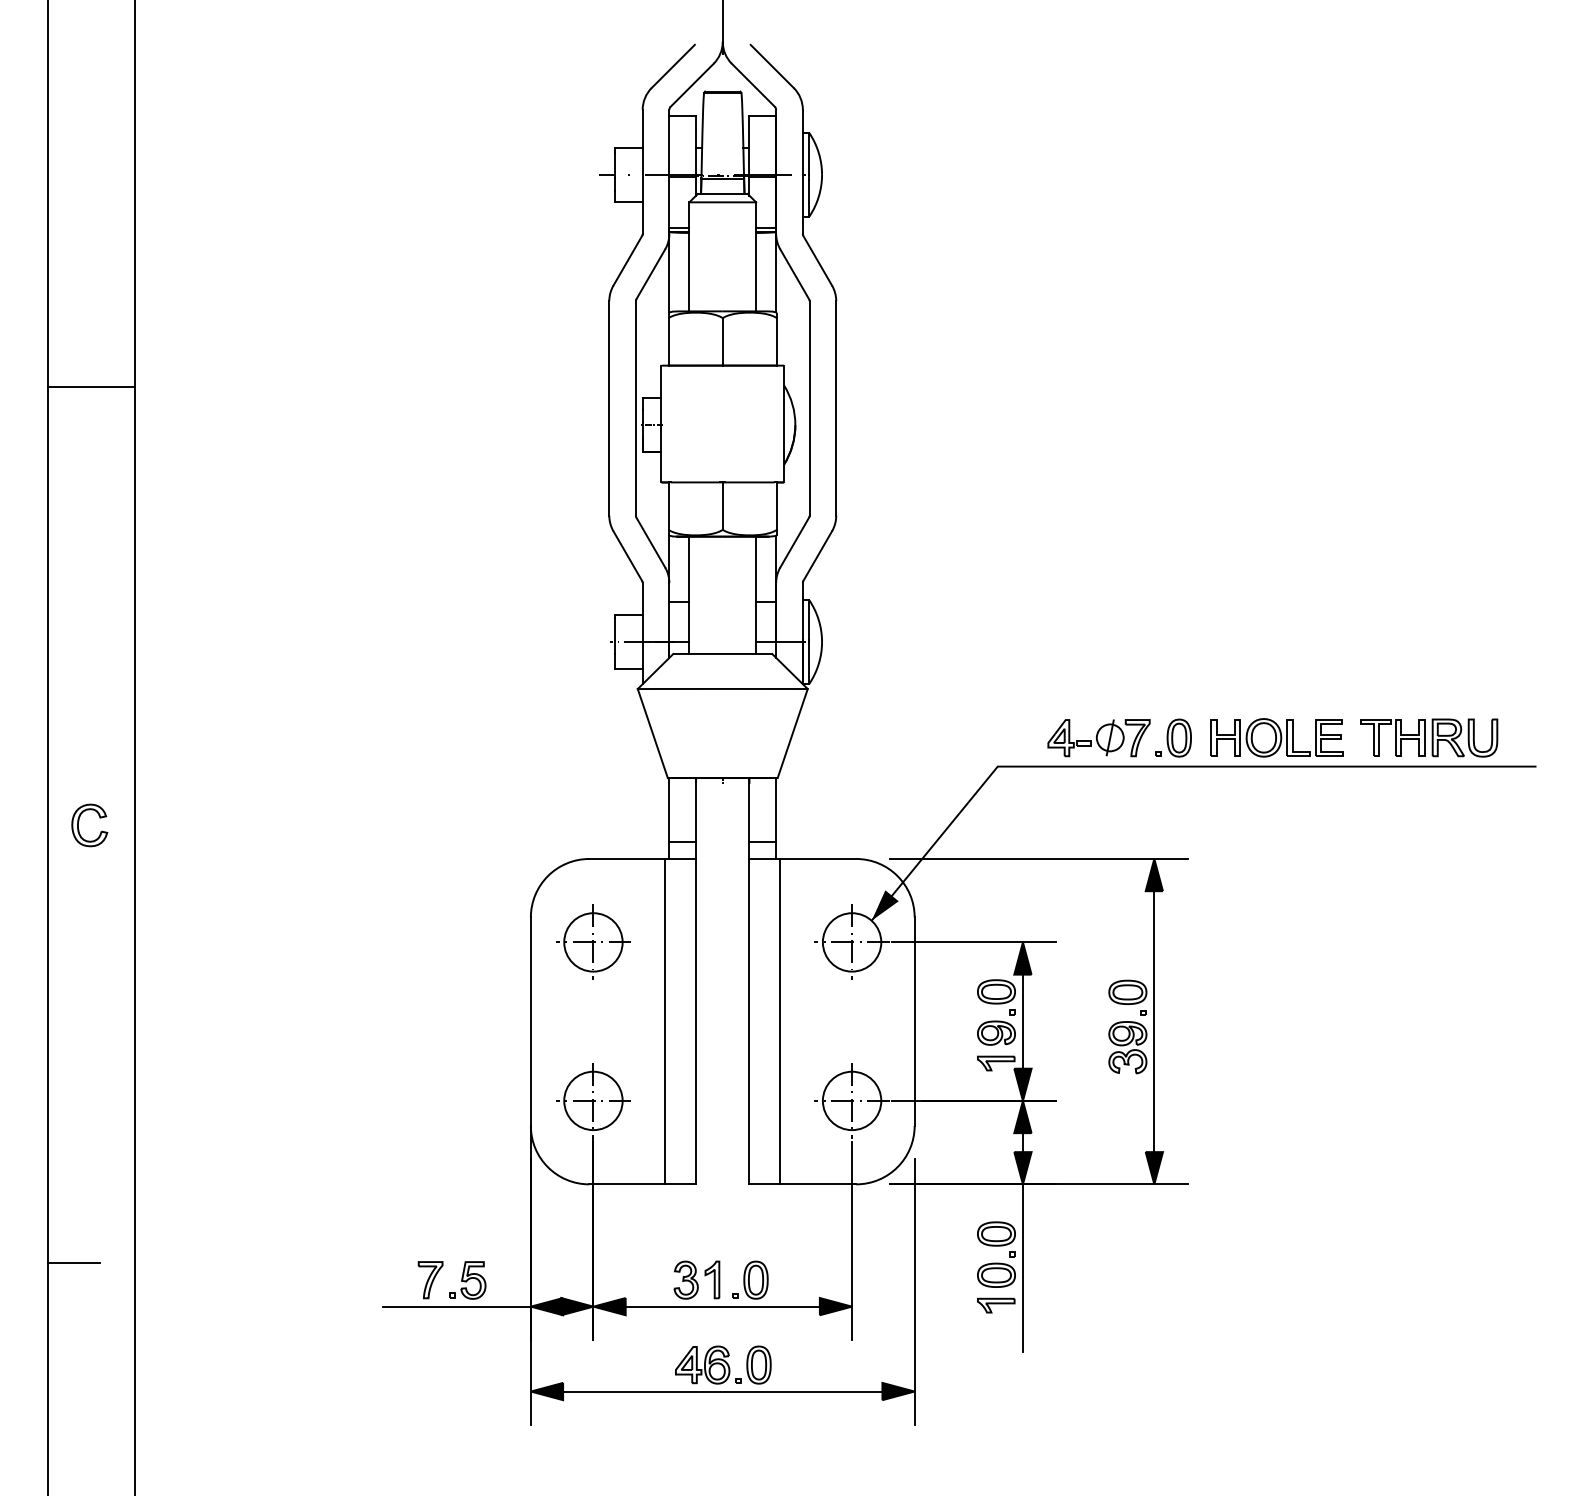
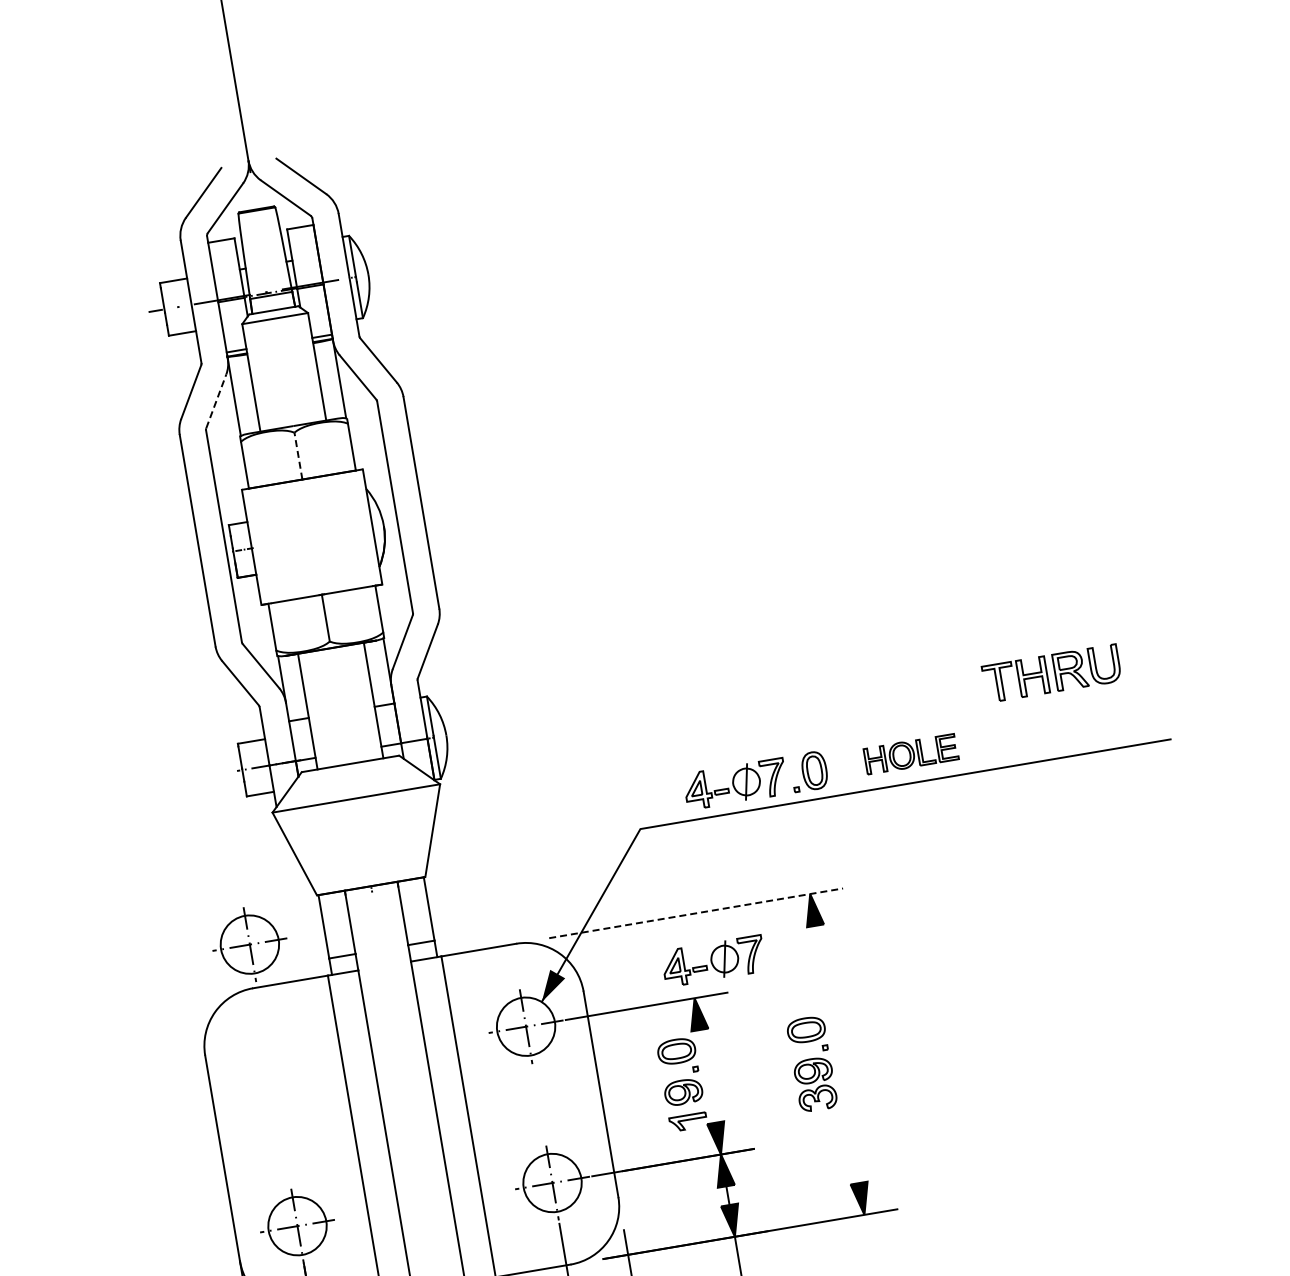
line: (650, 274) -> (215, 401), solid -> dashed
line: (722, 341) -> (298, 455), solid -> dashed
part: (1276, 737) -> (910, 753), size x0.7
part: (1429, 737) -> (1051, 673), moved
line: (1039, 858) -> (696, 912), solid -> dashed
part: (1047, 909) -> (713, 961), added
part: (593, 941) -> (249, 943), moved
line: (1022, 1021) -> (707, 1076), removed
line: (1154, 1021) -> (837, 1054), removed

